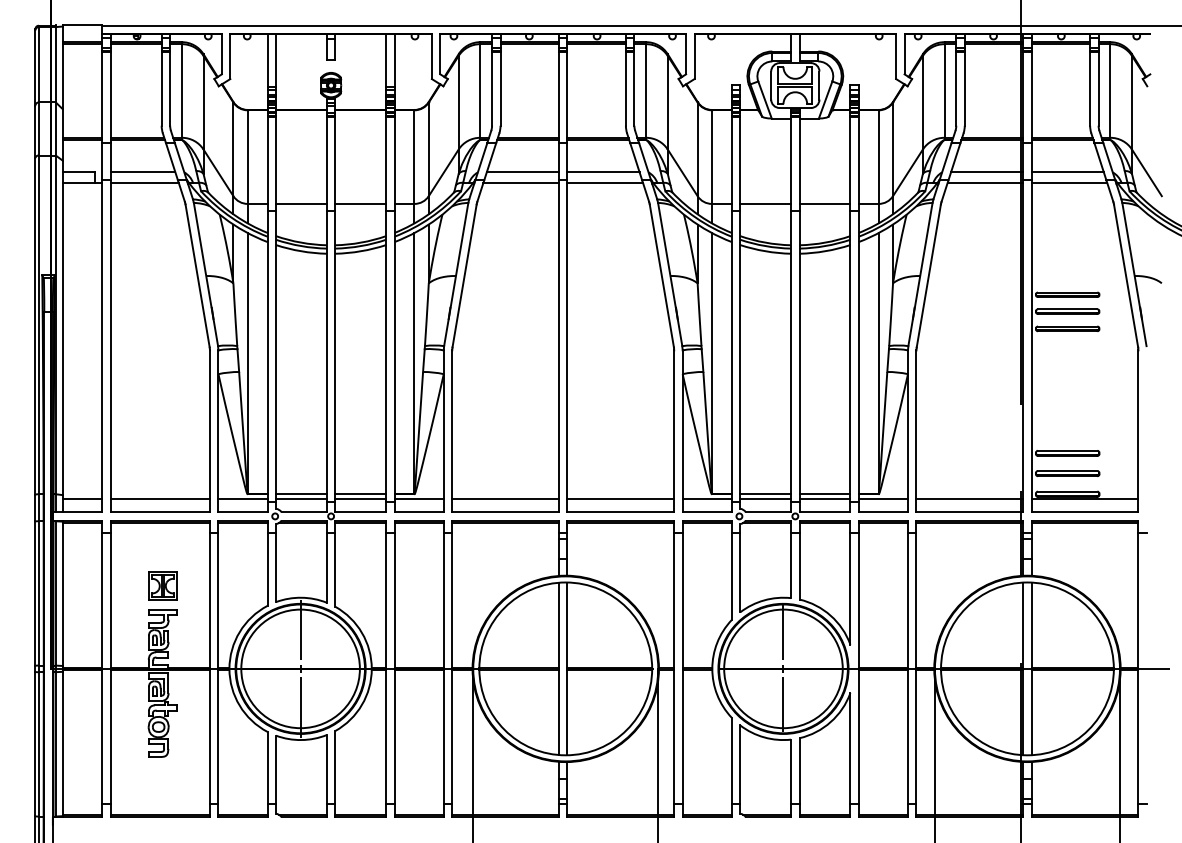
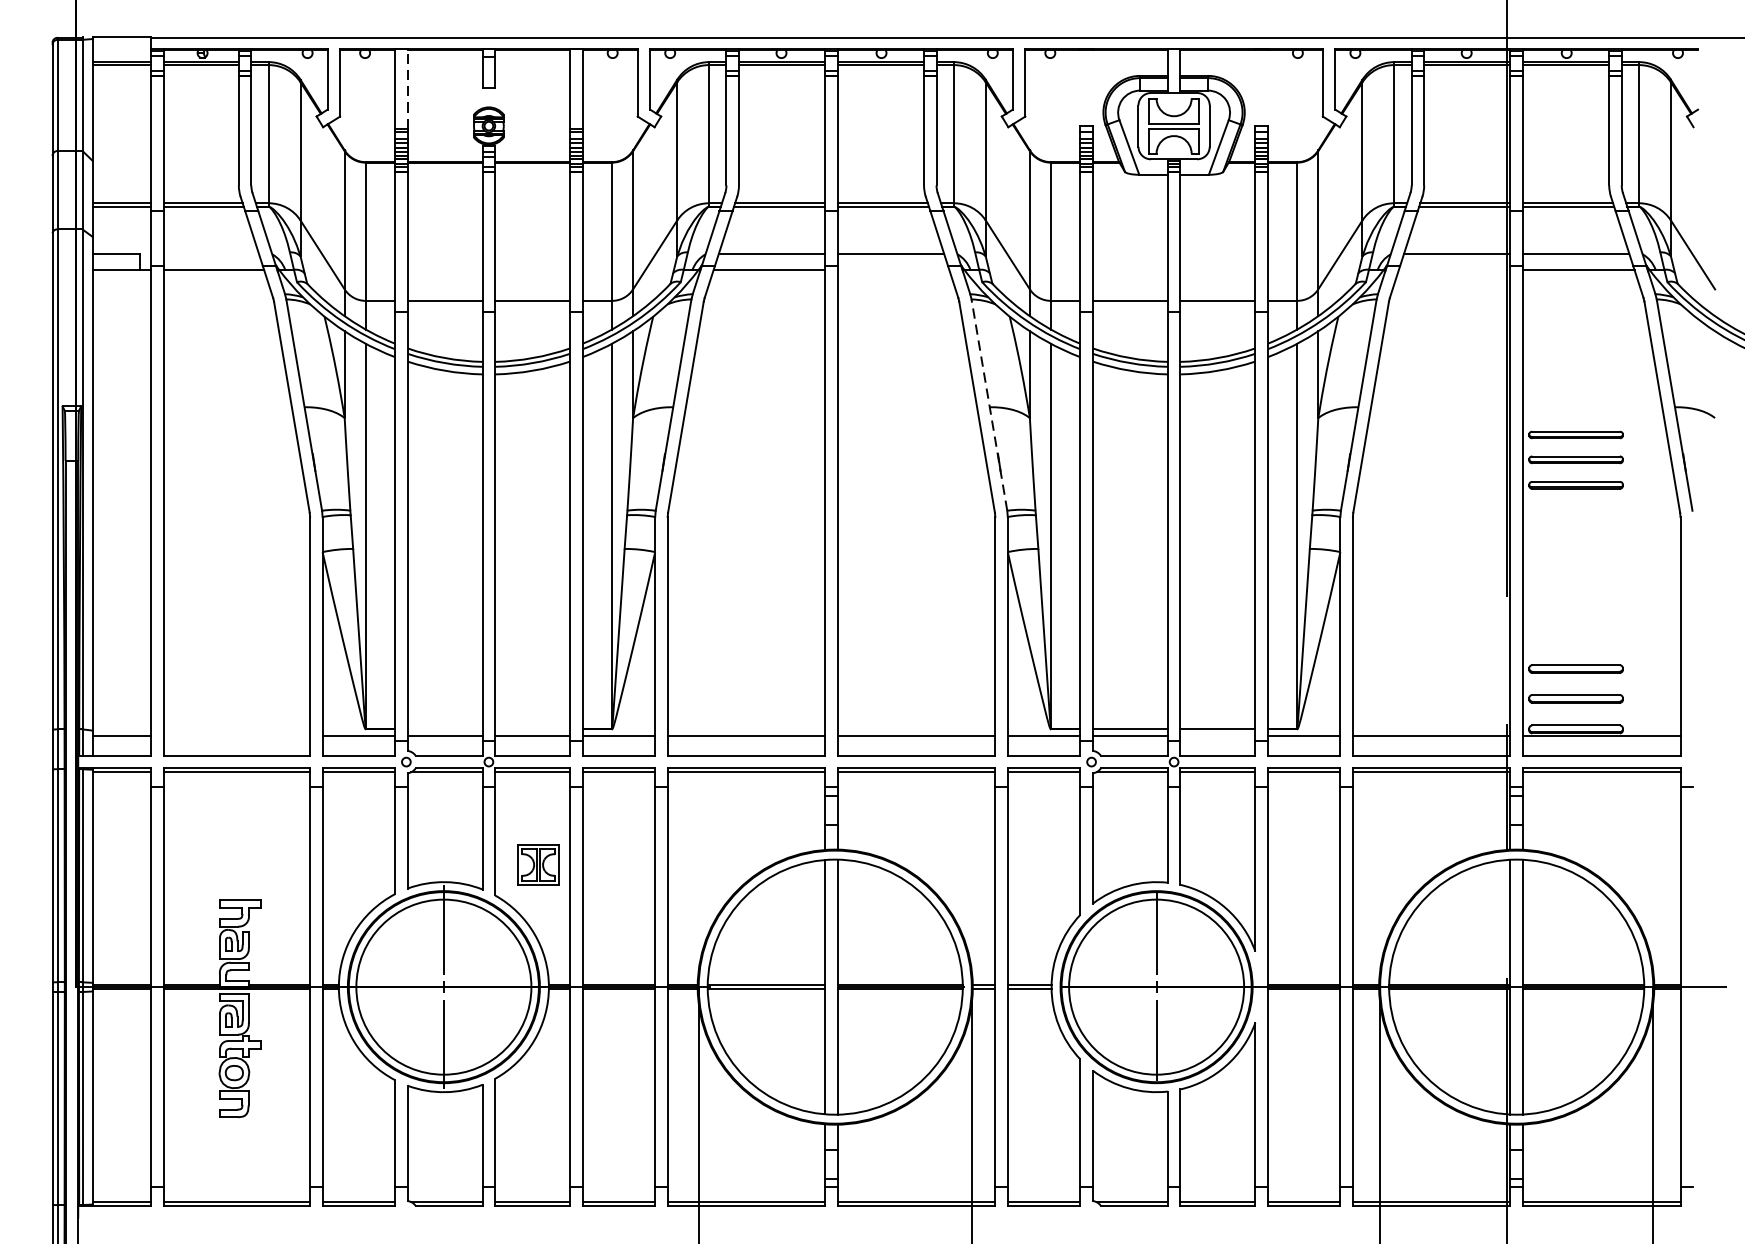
line: (276, 60) -> (408, 89), solid -> dashed
line: (142, 171) -> (210, 252), removed
line: (605, 182) -> (893, 269), removed
line: (985, 182) -> (1454, 269), removed
line: (670, 274) -> (989, 405), solid -> dashed
line: (301, 494) -> (445, 729), removed
line: (360, 494) -> (532, 729), removed
line: (159, 498) -> (235, 735), removed
line: (824, 498) -> (1217, 735), removed
part: (162, 585) -> (538, 864), moved

